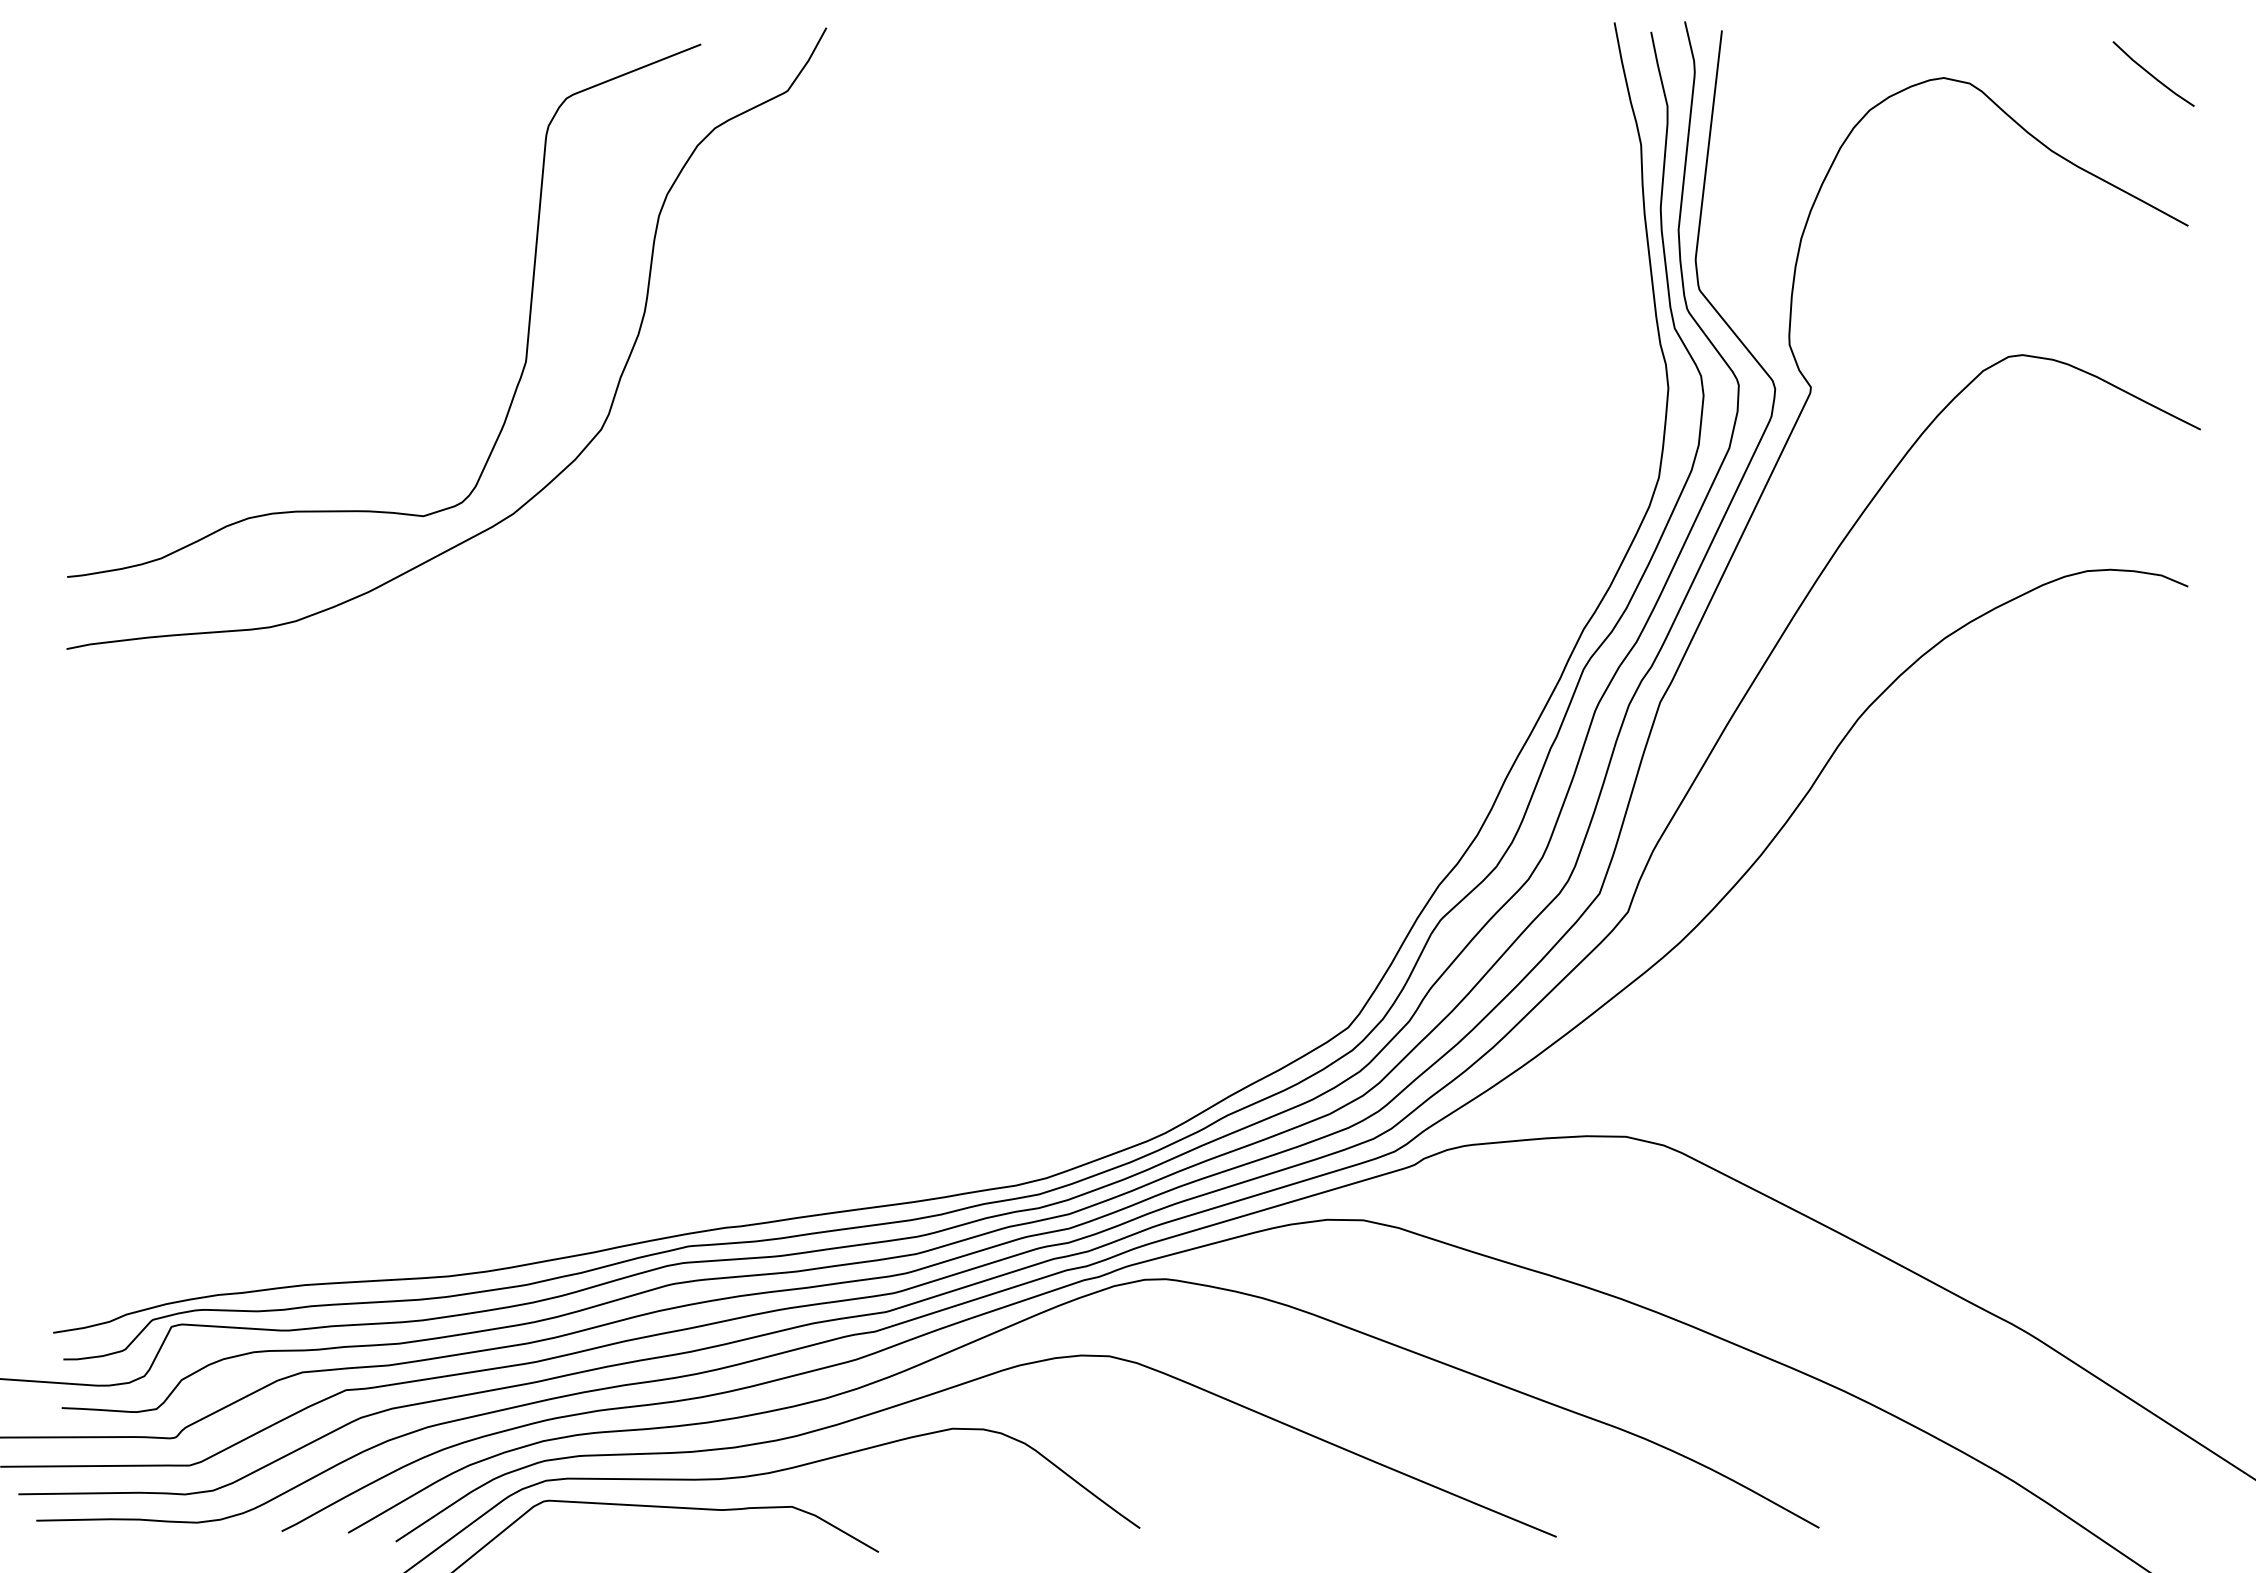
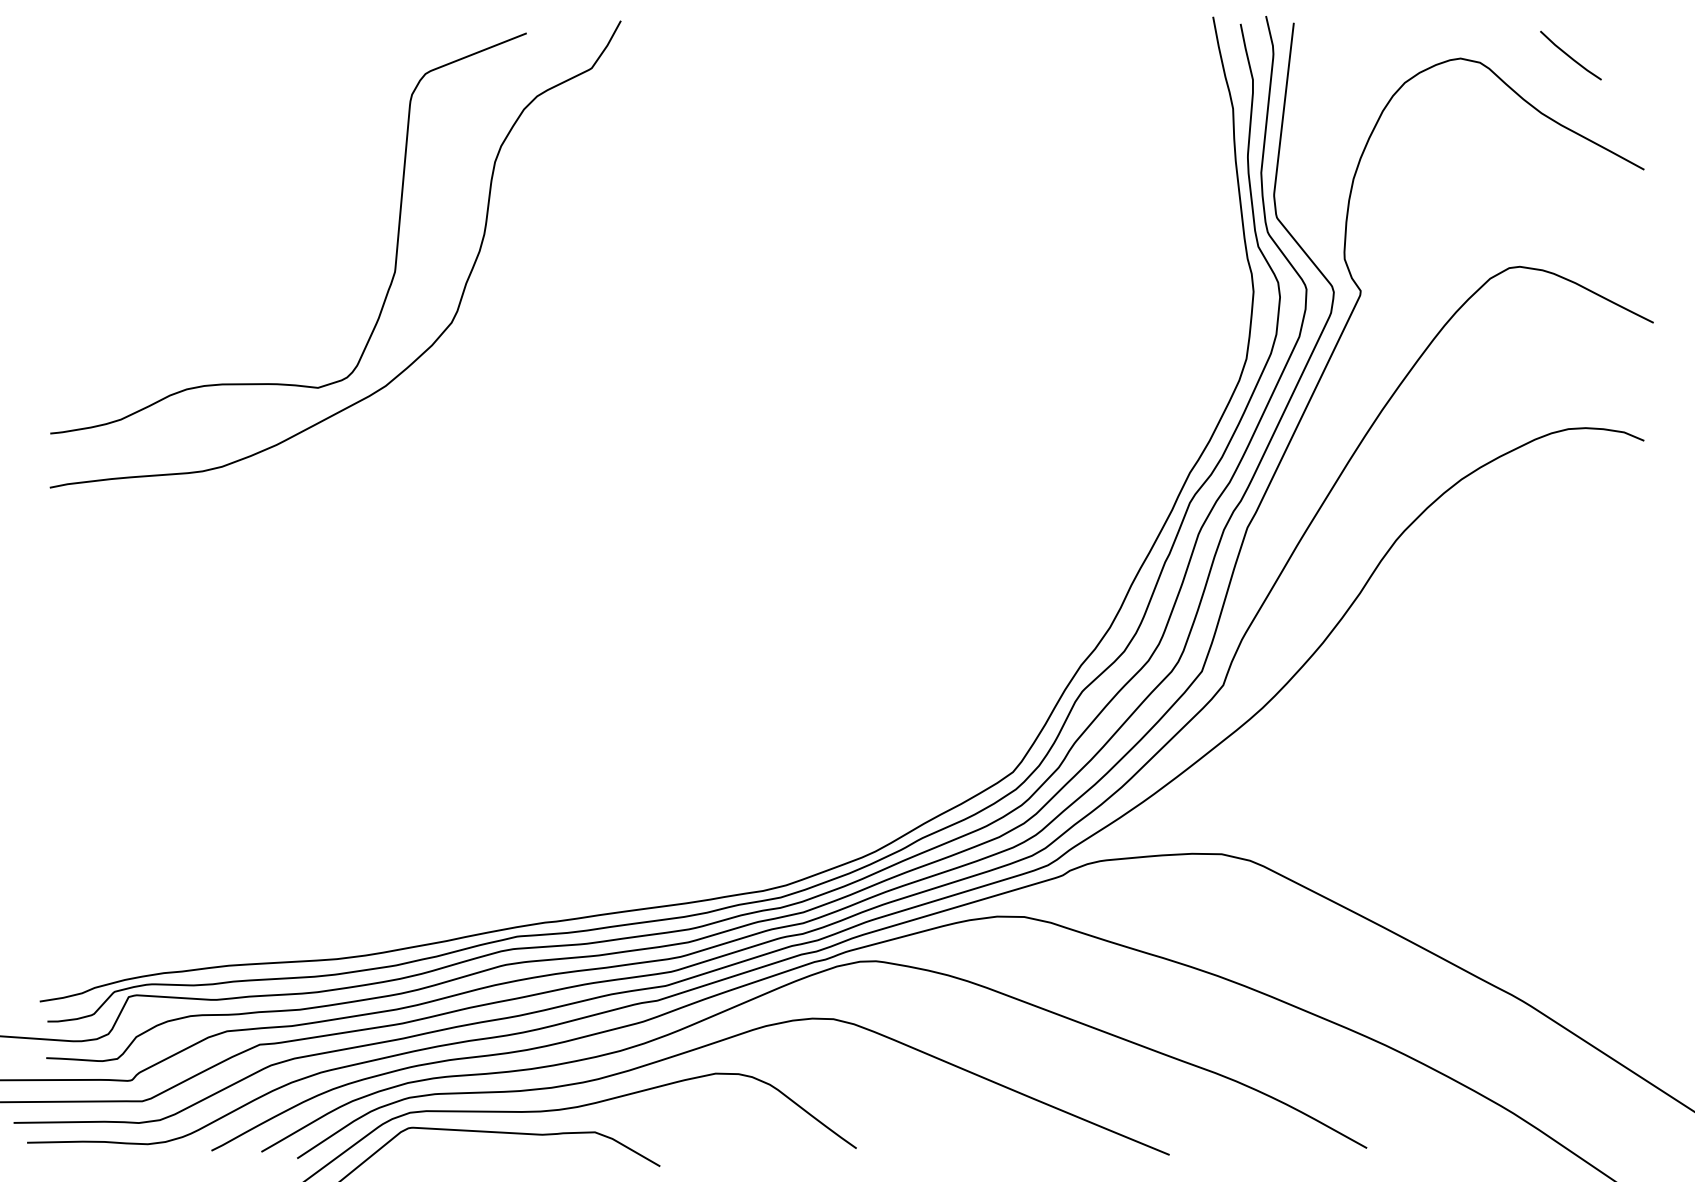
line: (2152, 74) -> (1570, 55), moved

